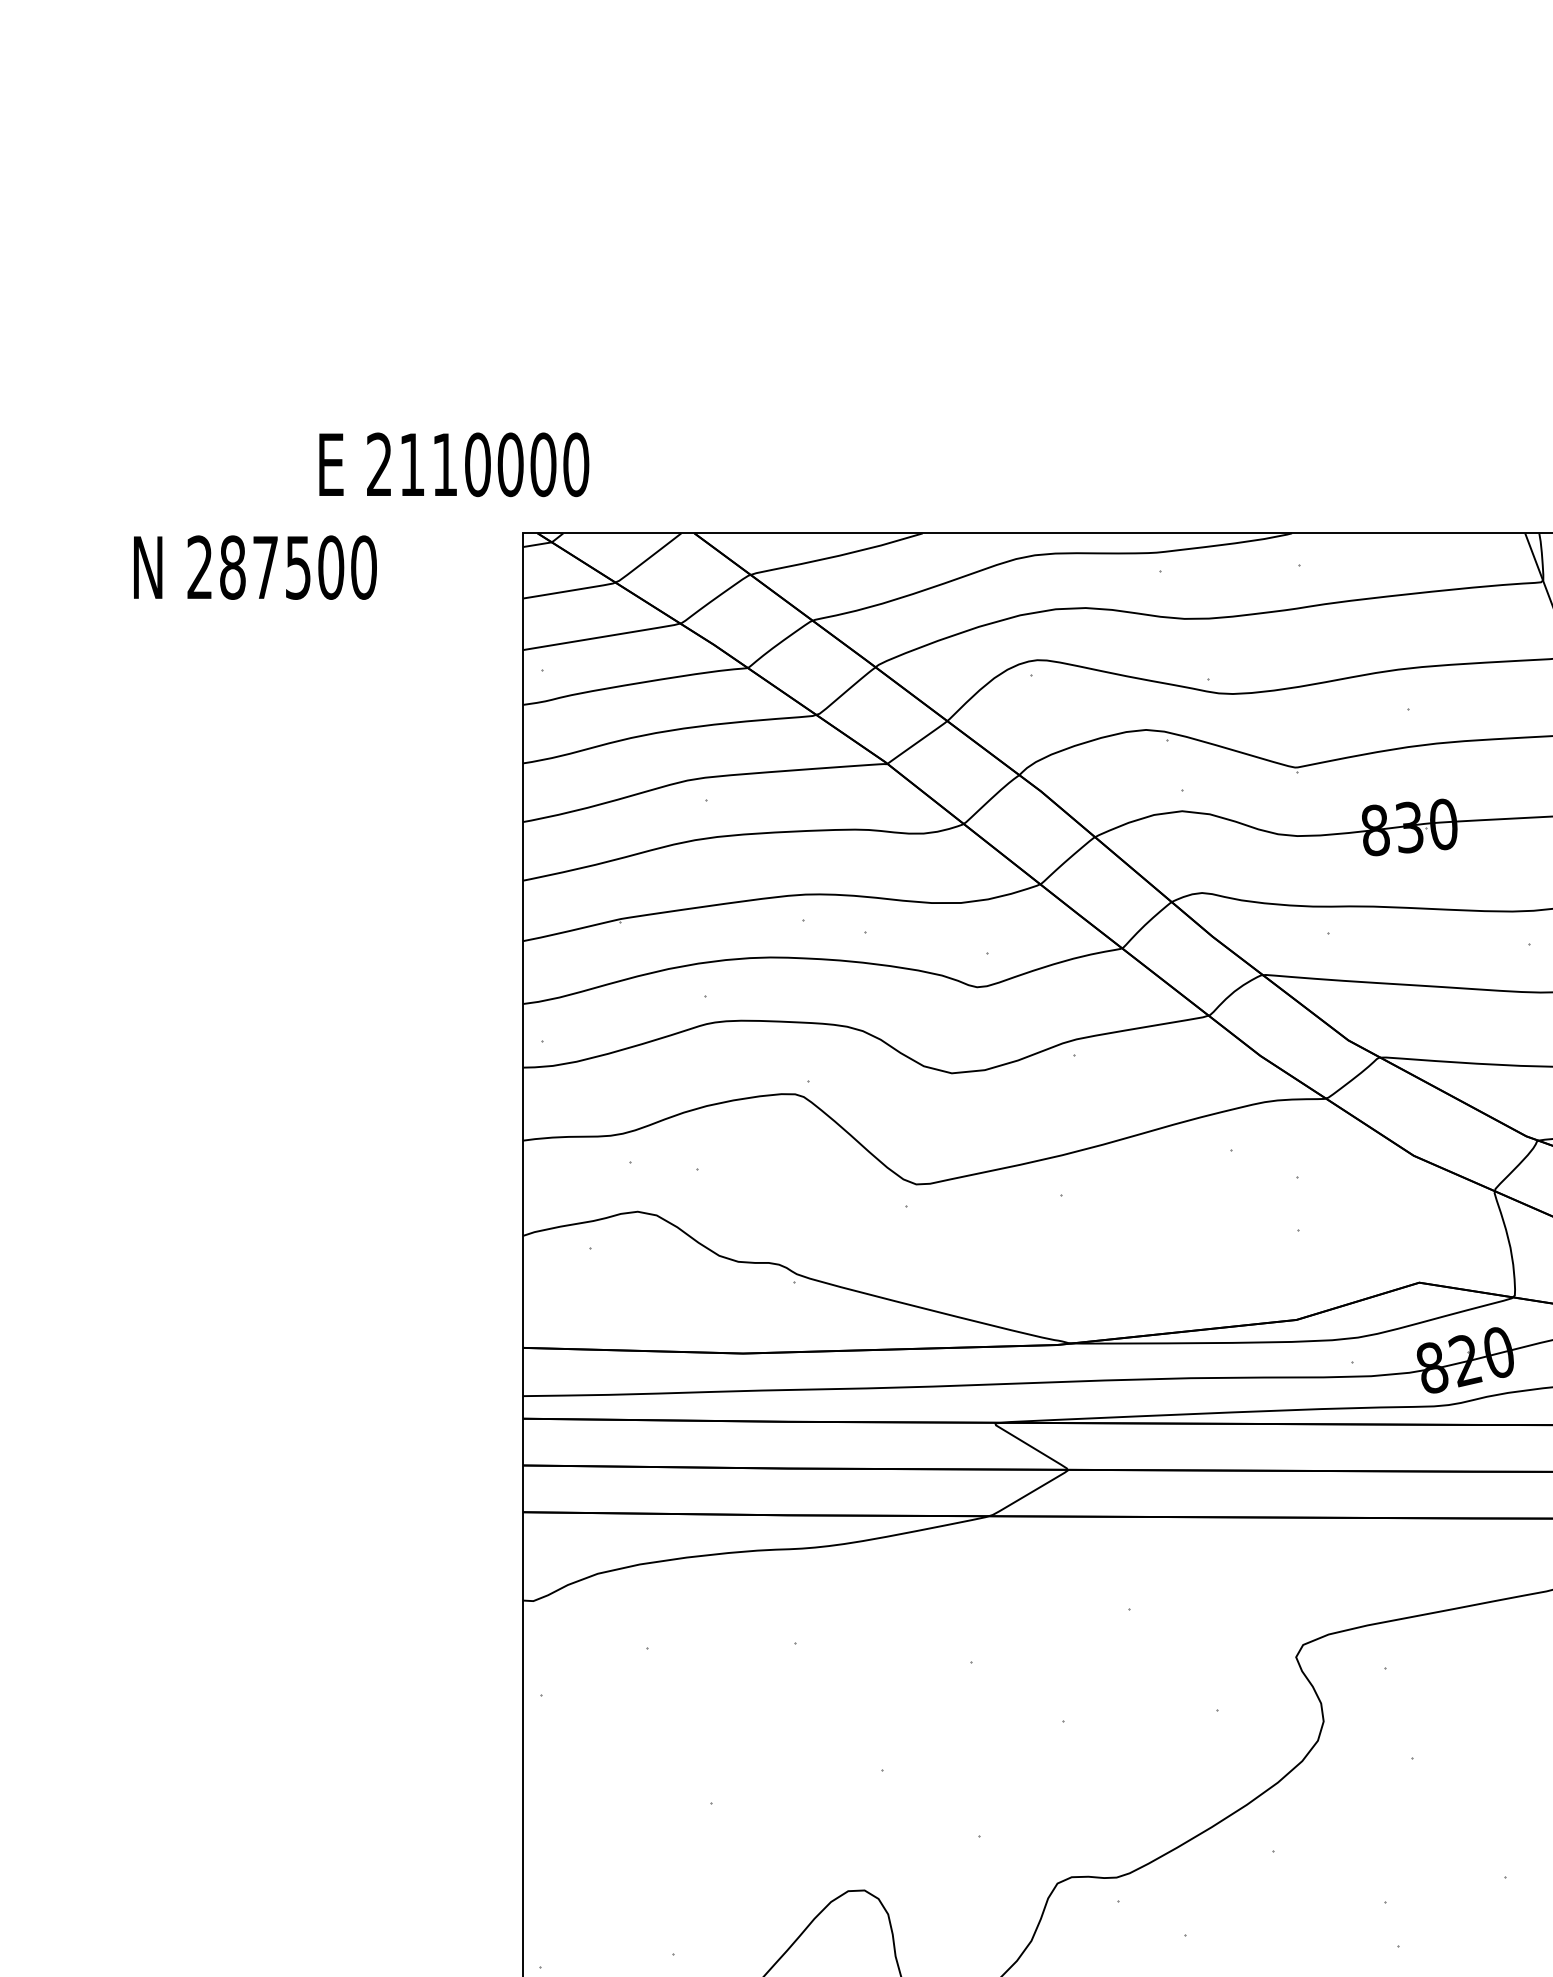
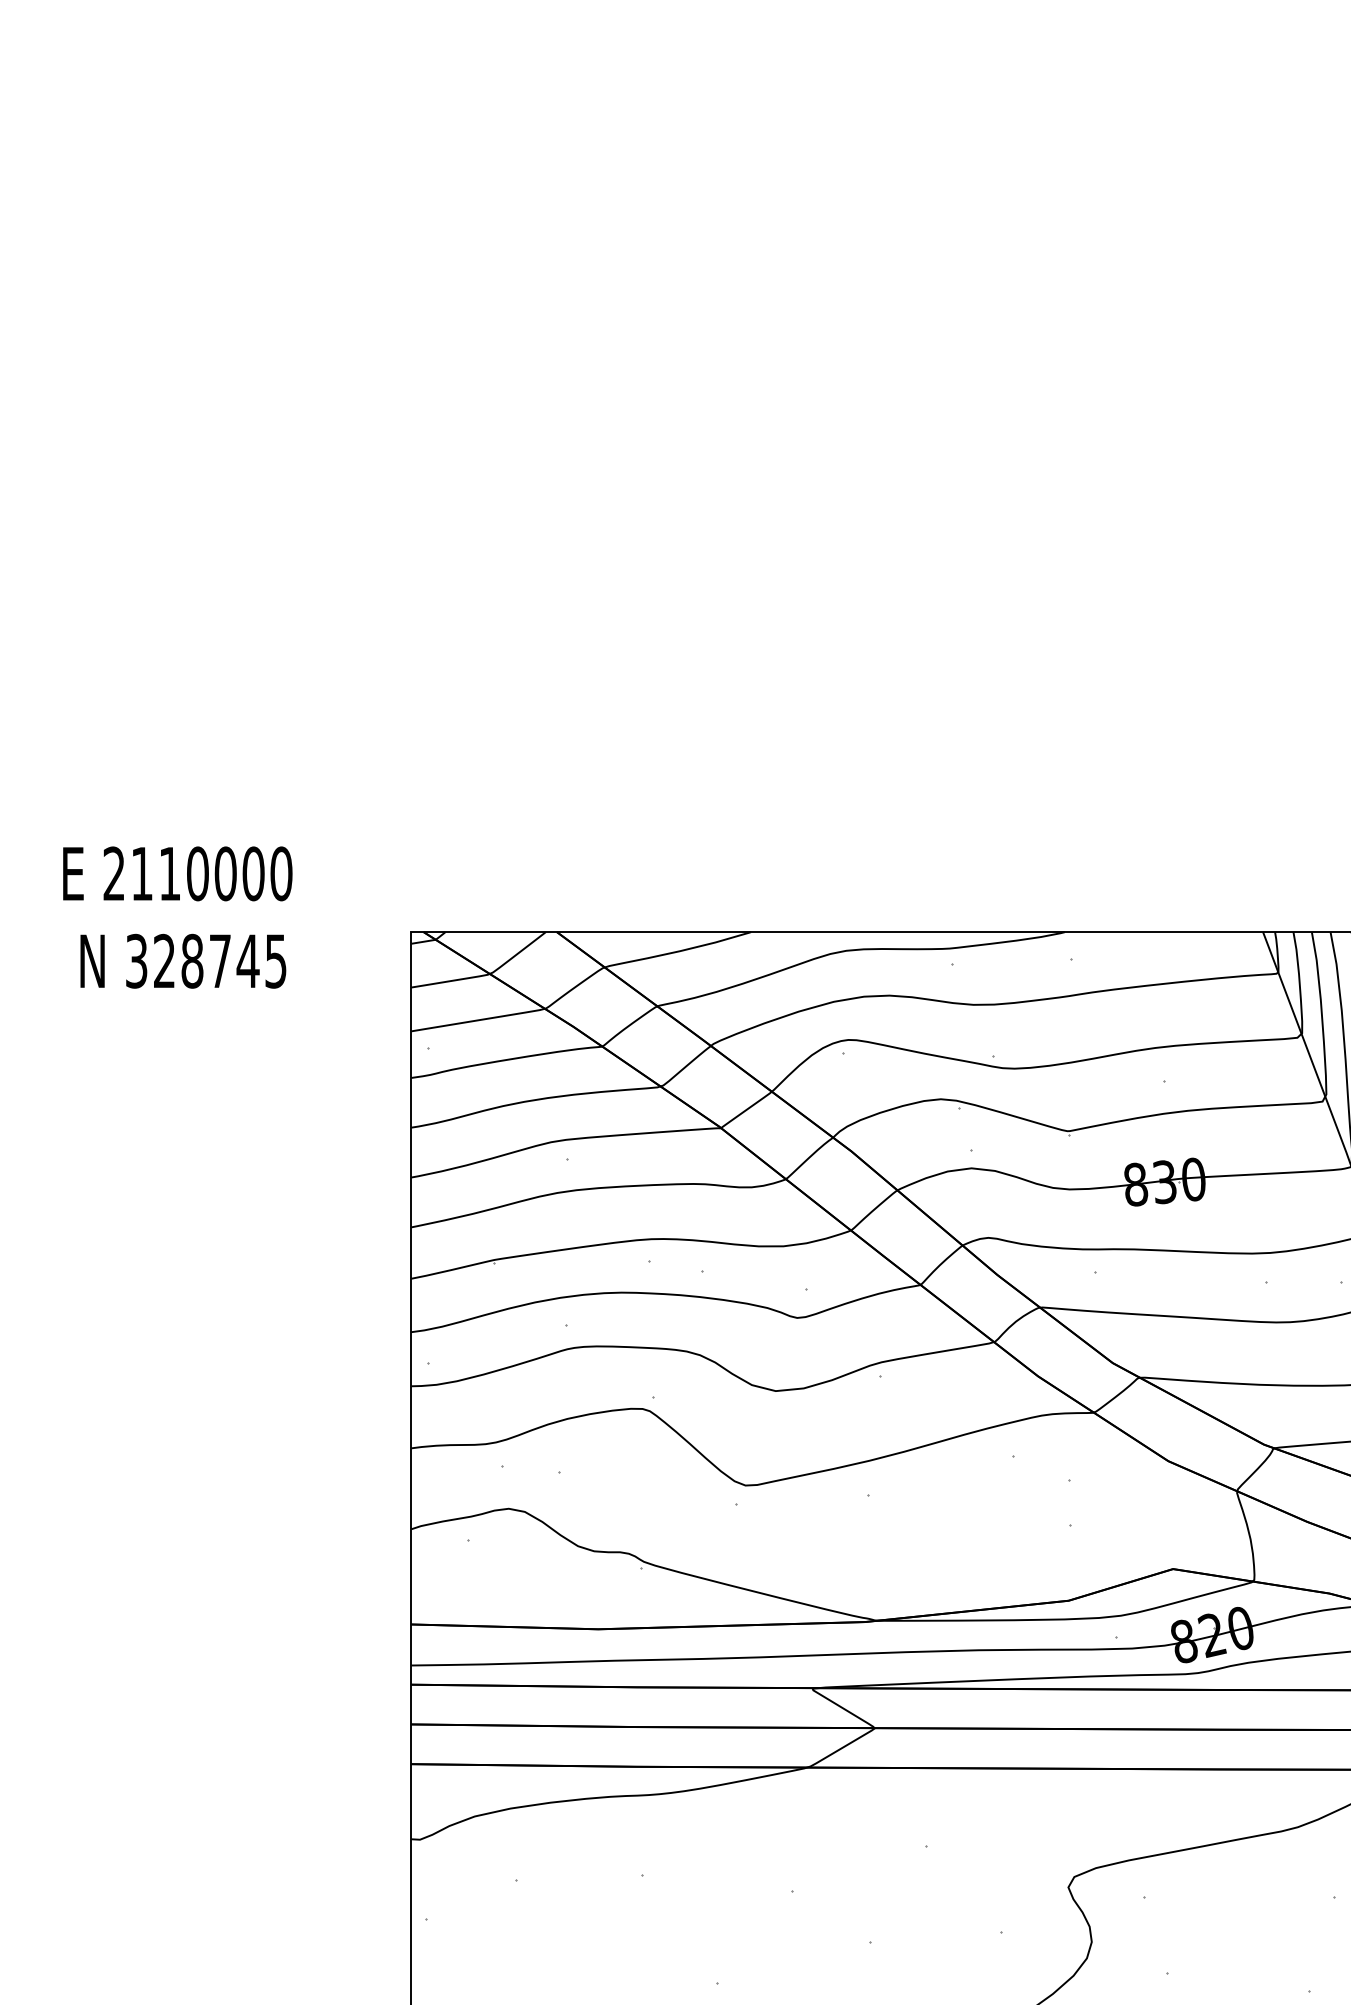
text: (453, 464) -> (177, 873), moved
text: (282, 566) -> (206, 960), 287500 -> 328745

